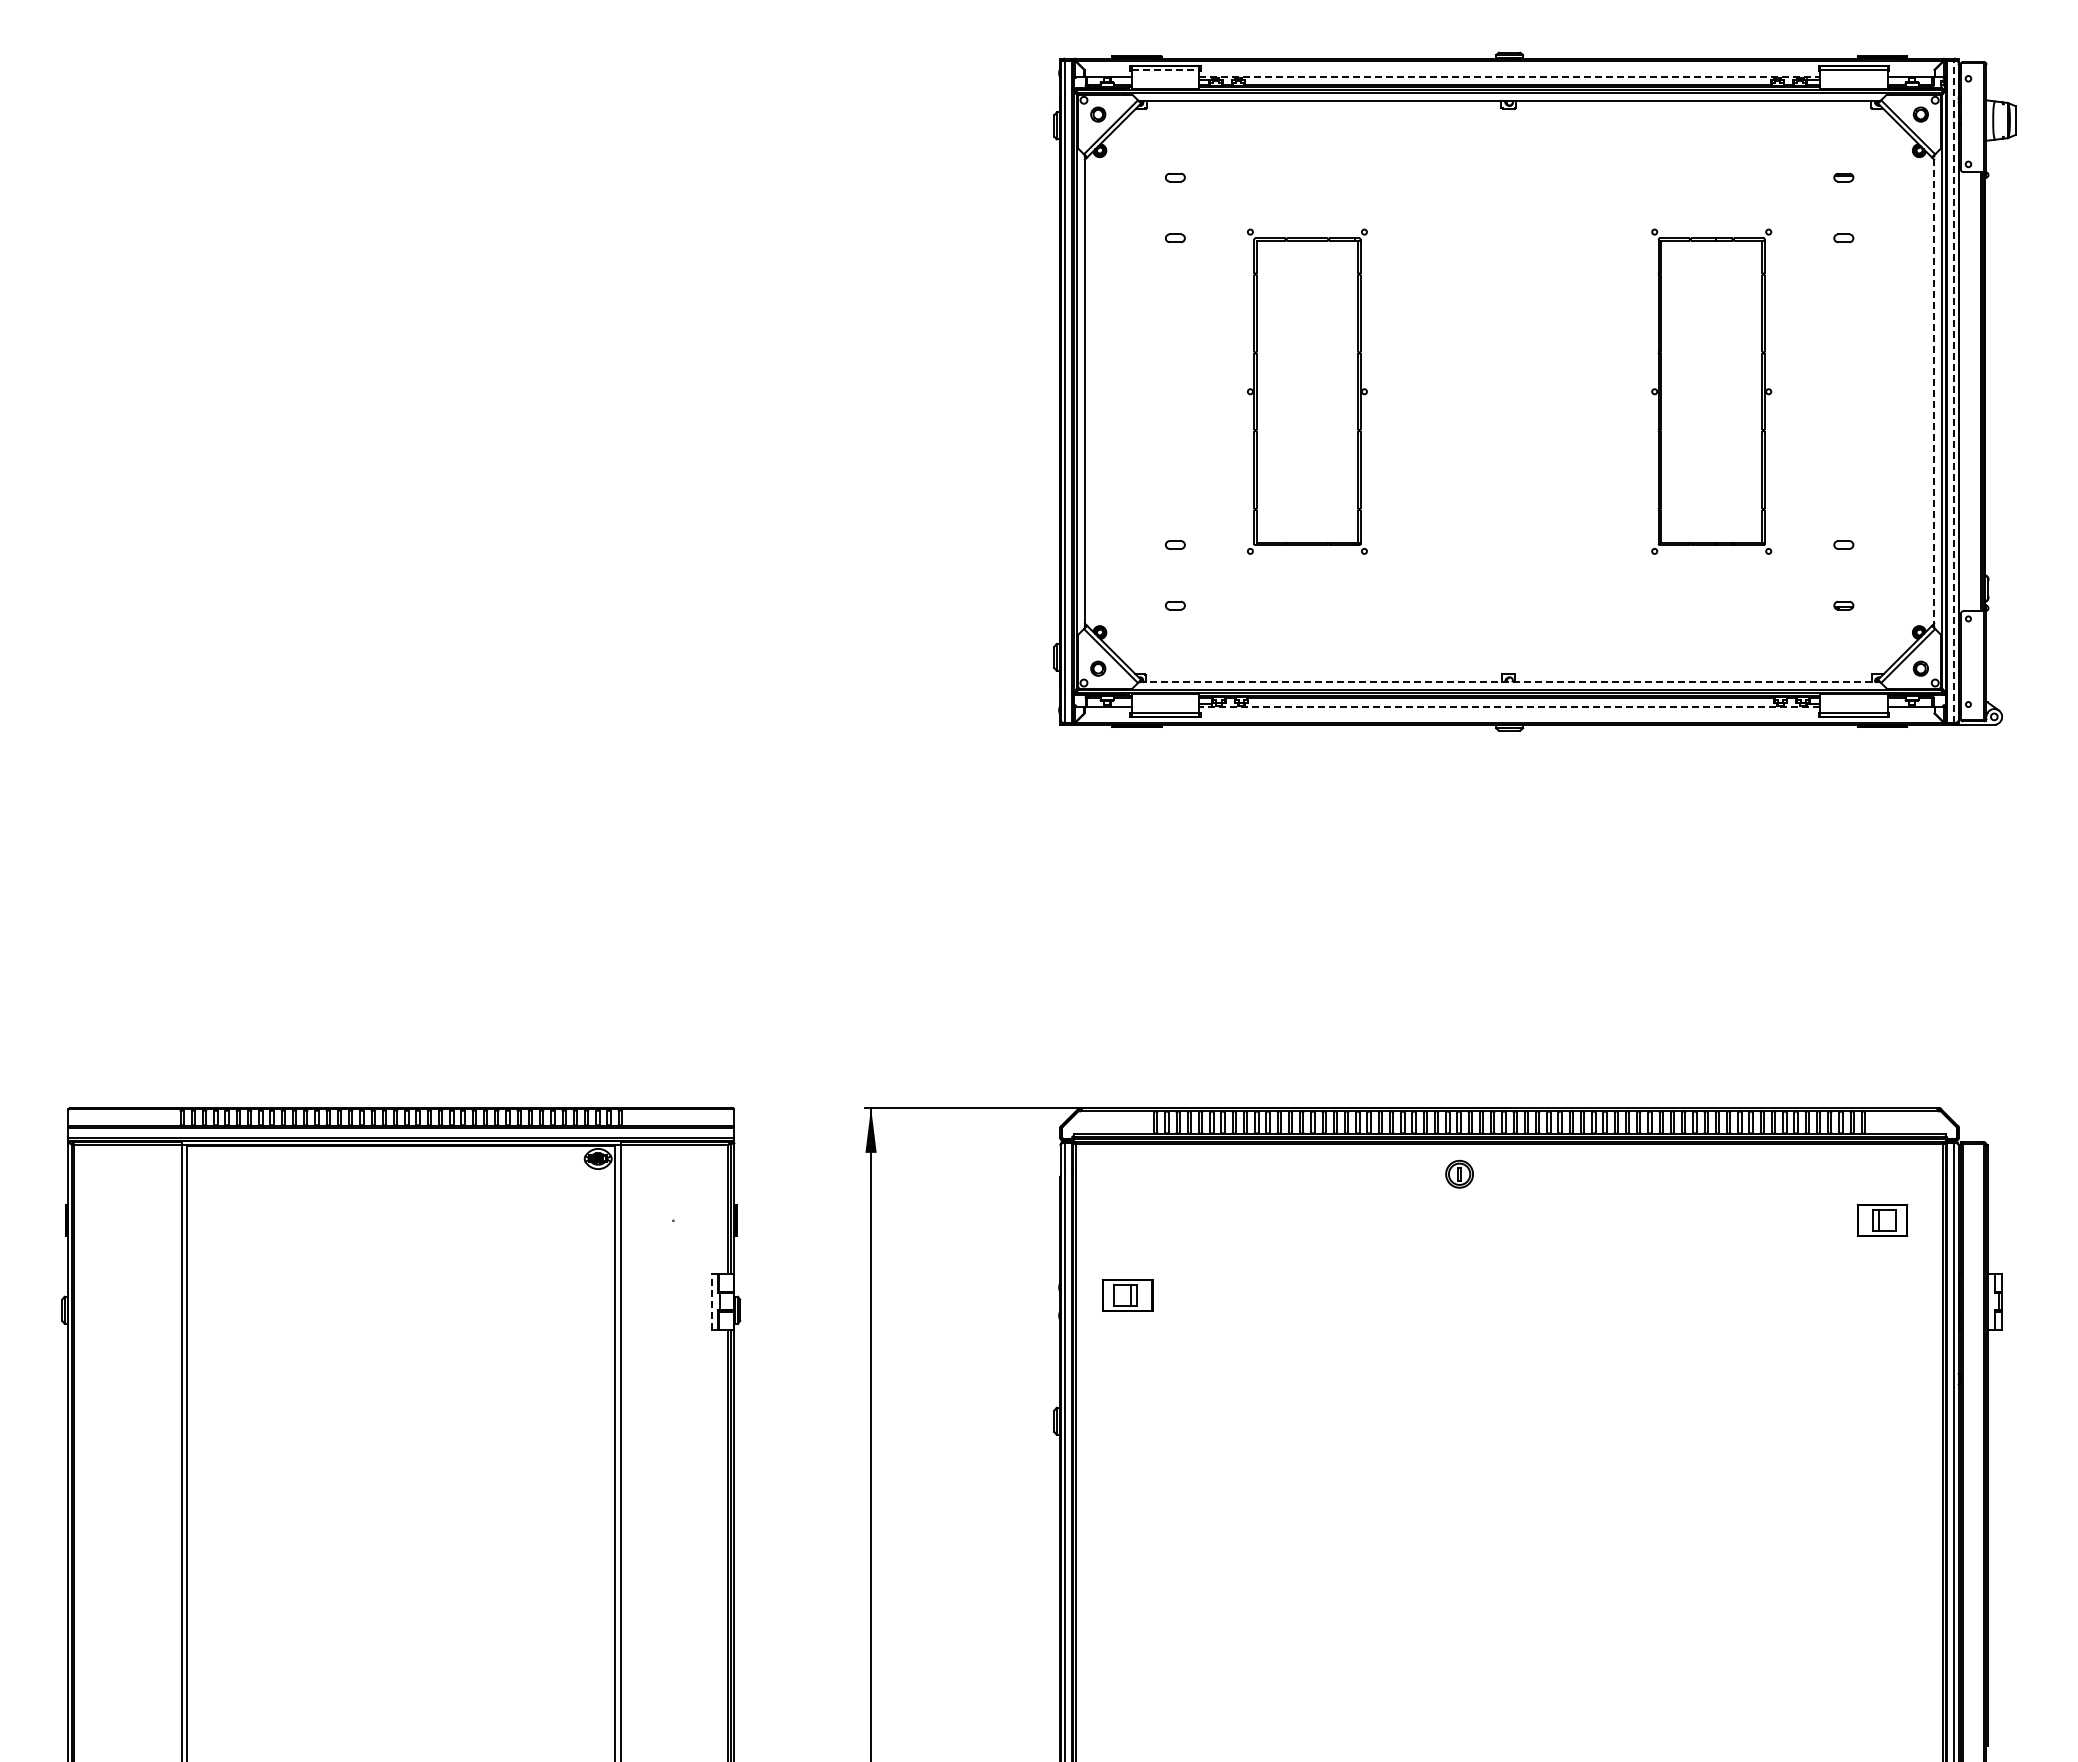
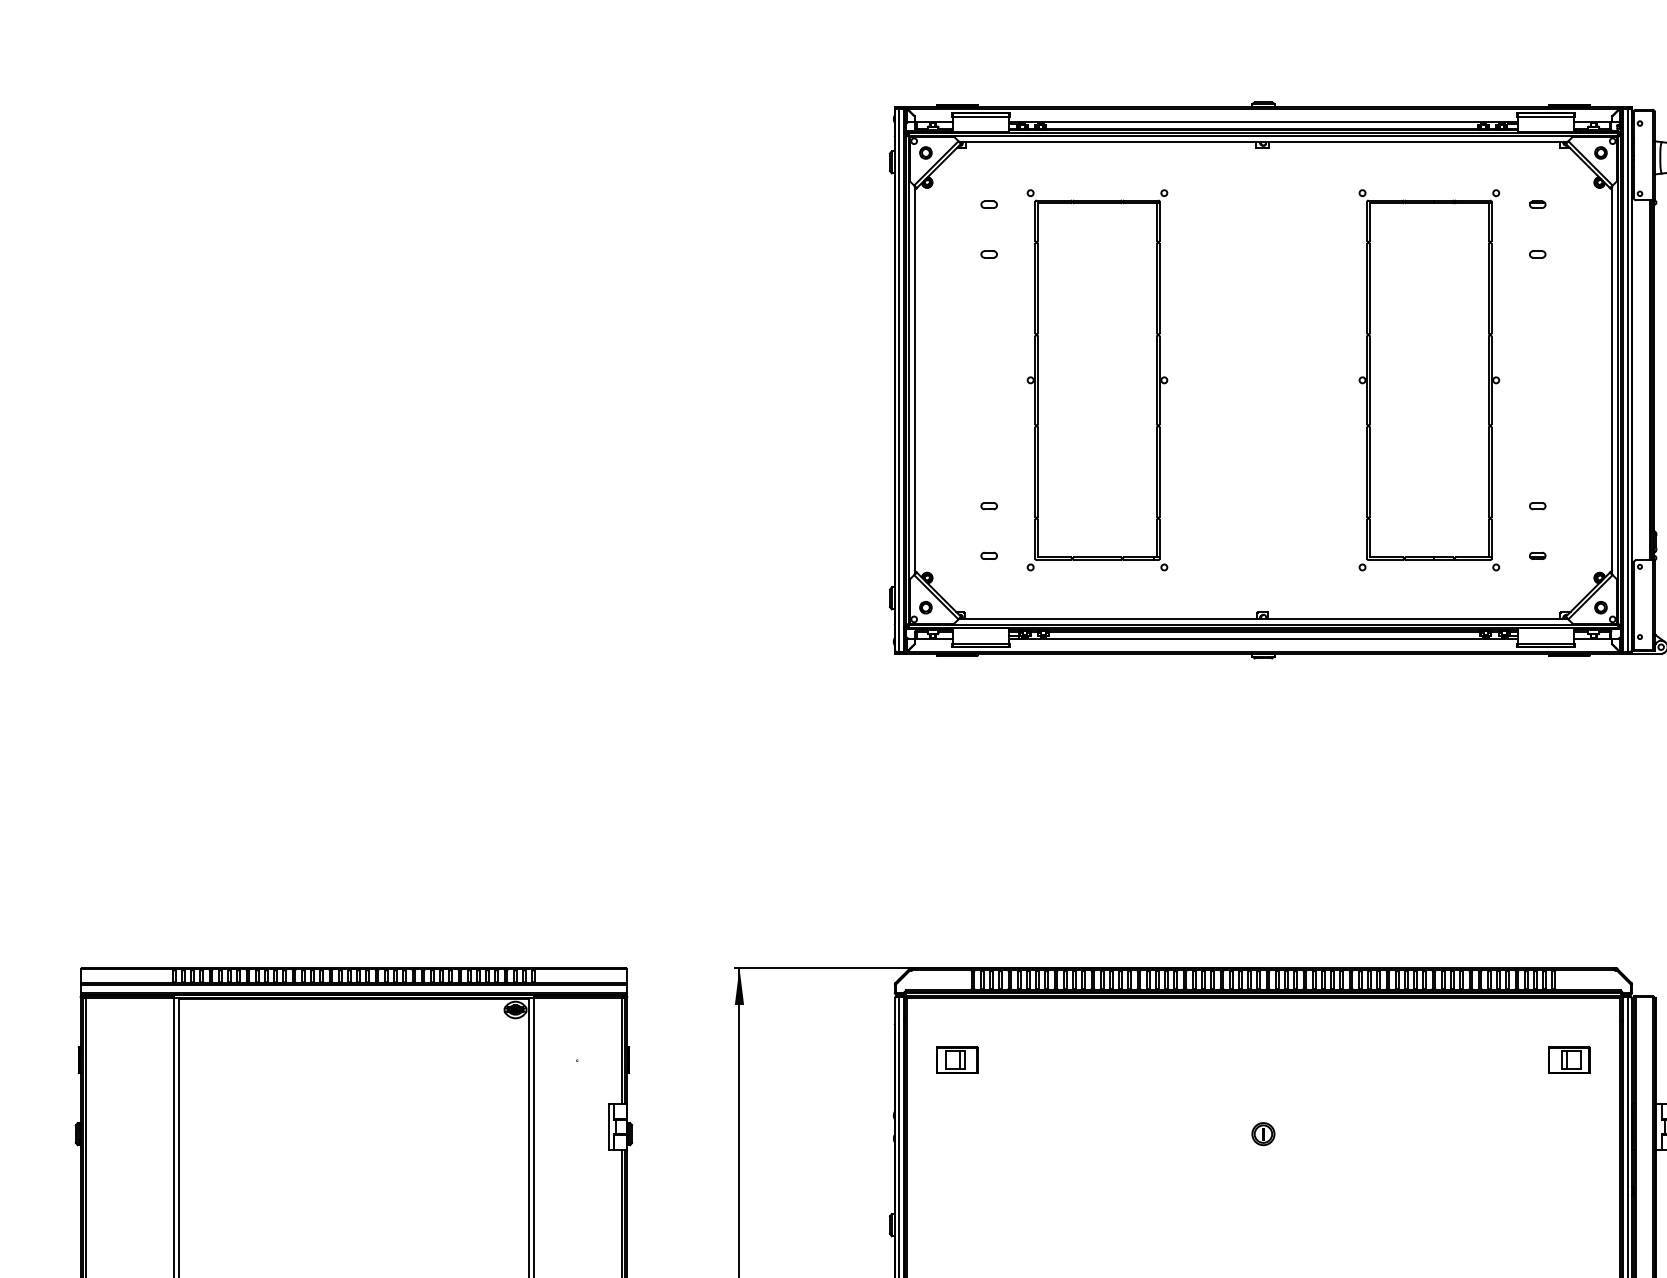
line: (1165, 70) -> (981, 116), dashed -> solid
line: (1509, 76) -> (1263, 121), dashed -> solid
part: (1307, 391) -> (1097, 380), size x1.43
part: (1711, 391) -> (1429, 380), size x1.43
line: (1934, 391) -> (1612, 380), dashed -> solid
line: (1954, 391) -> (1628, 380), dashed -> solid
line: (1509, 682) -> (1263, 618), dashed -> solid
line: (1509, 706) -> (1263, 638), dashed -> solid
part: (1459, 1173) -> (1263, 1133), moved
part: (1127, 1295) -> (957, 1060), moved
line: (711, 1301) -> (608, 1126), dashed -> solid

